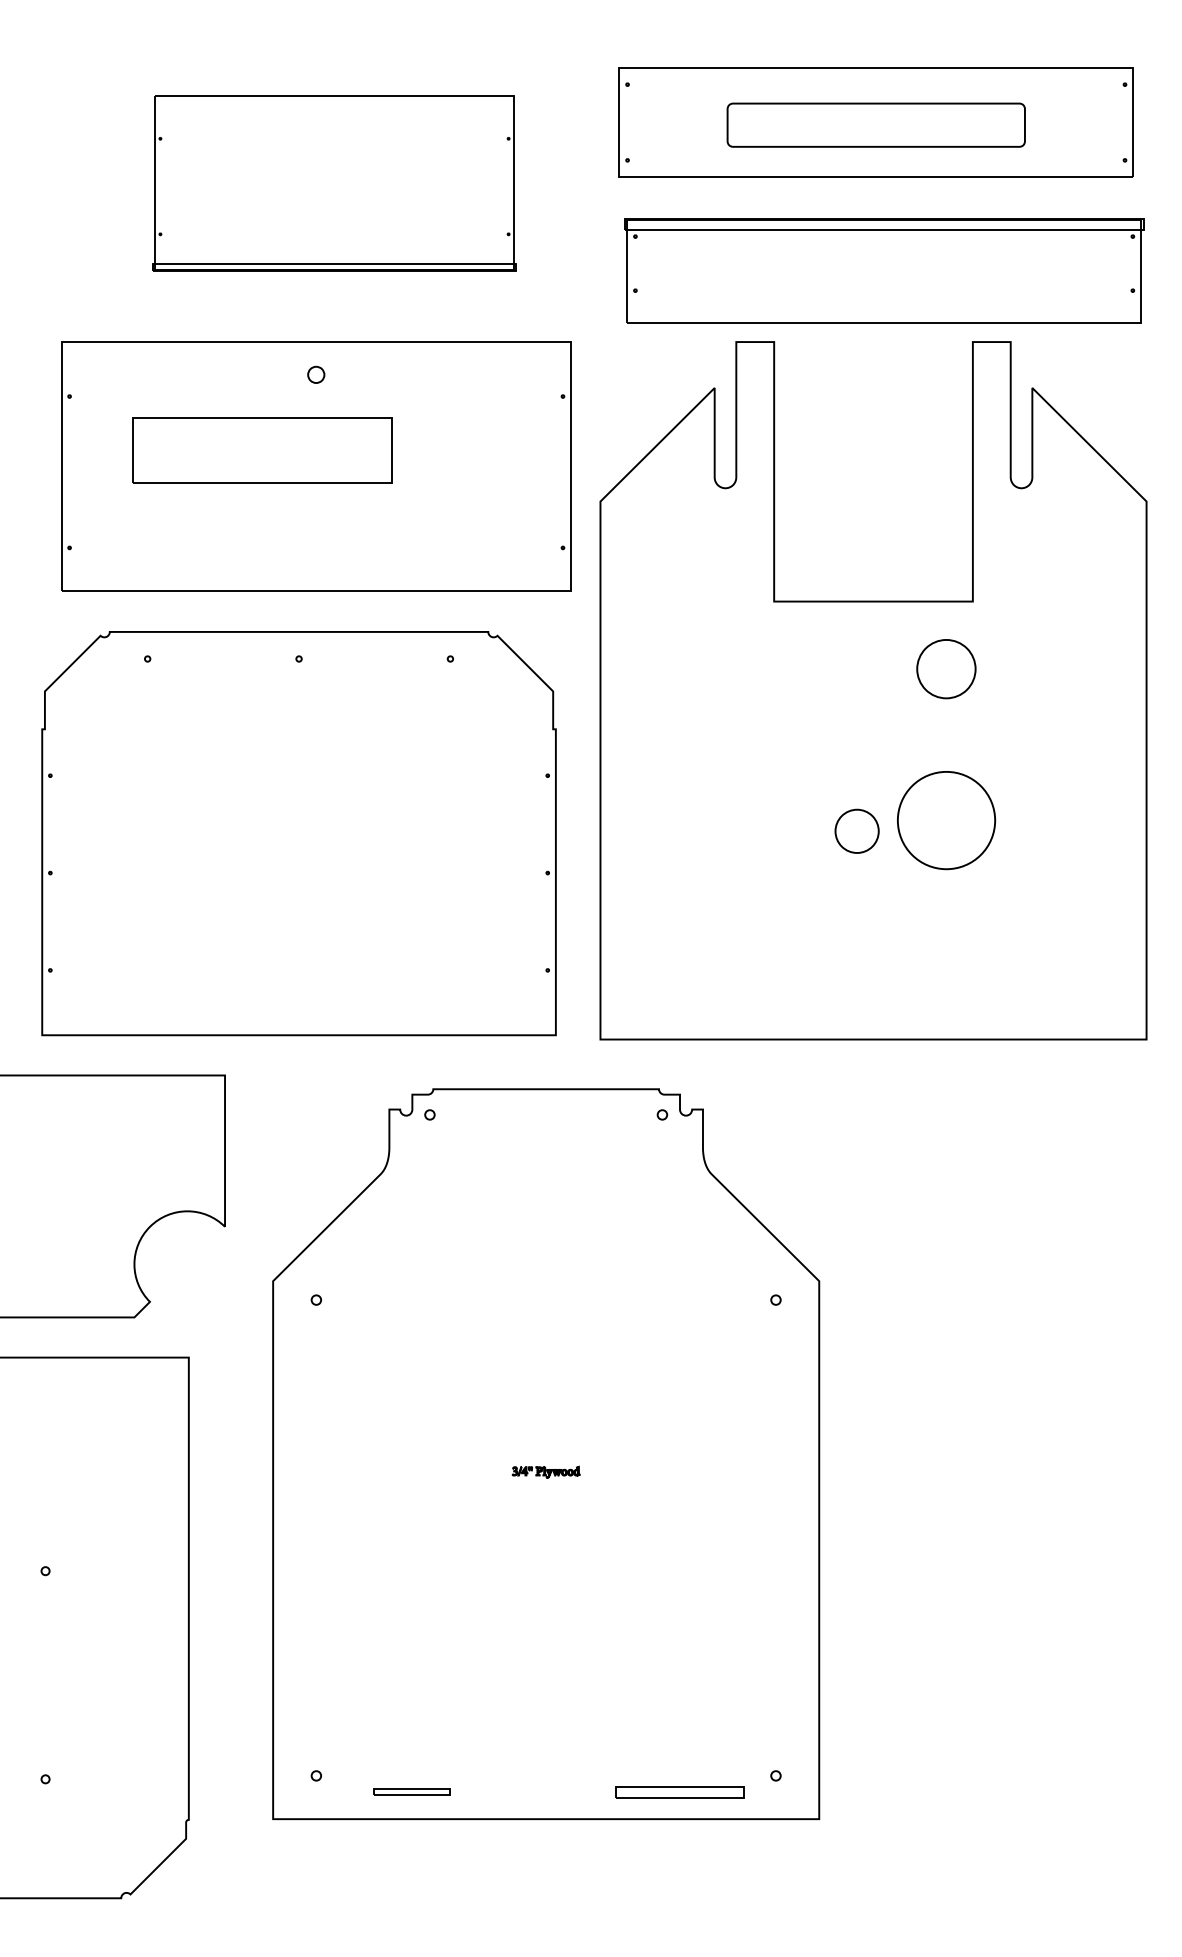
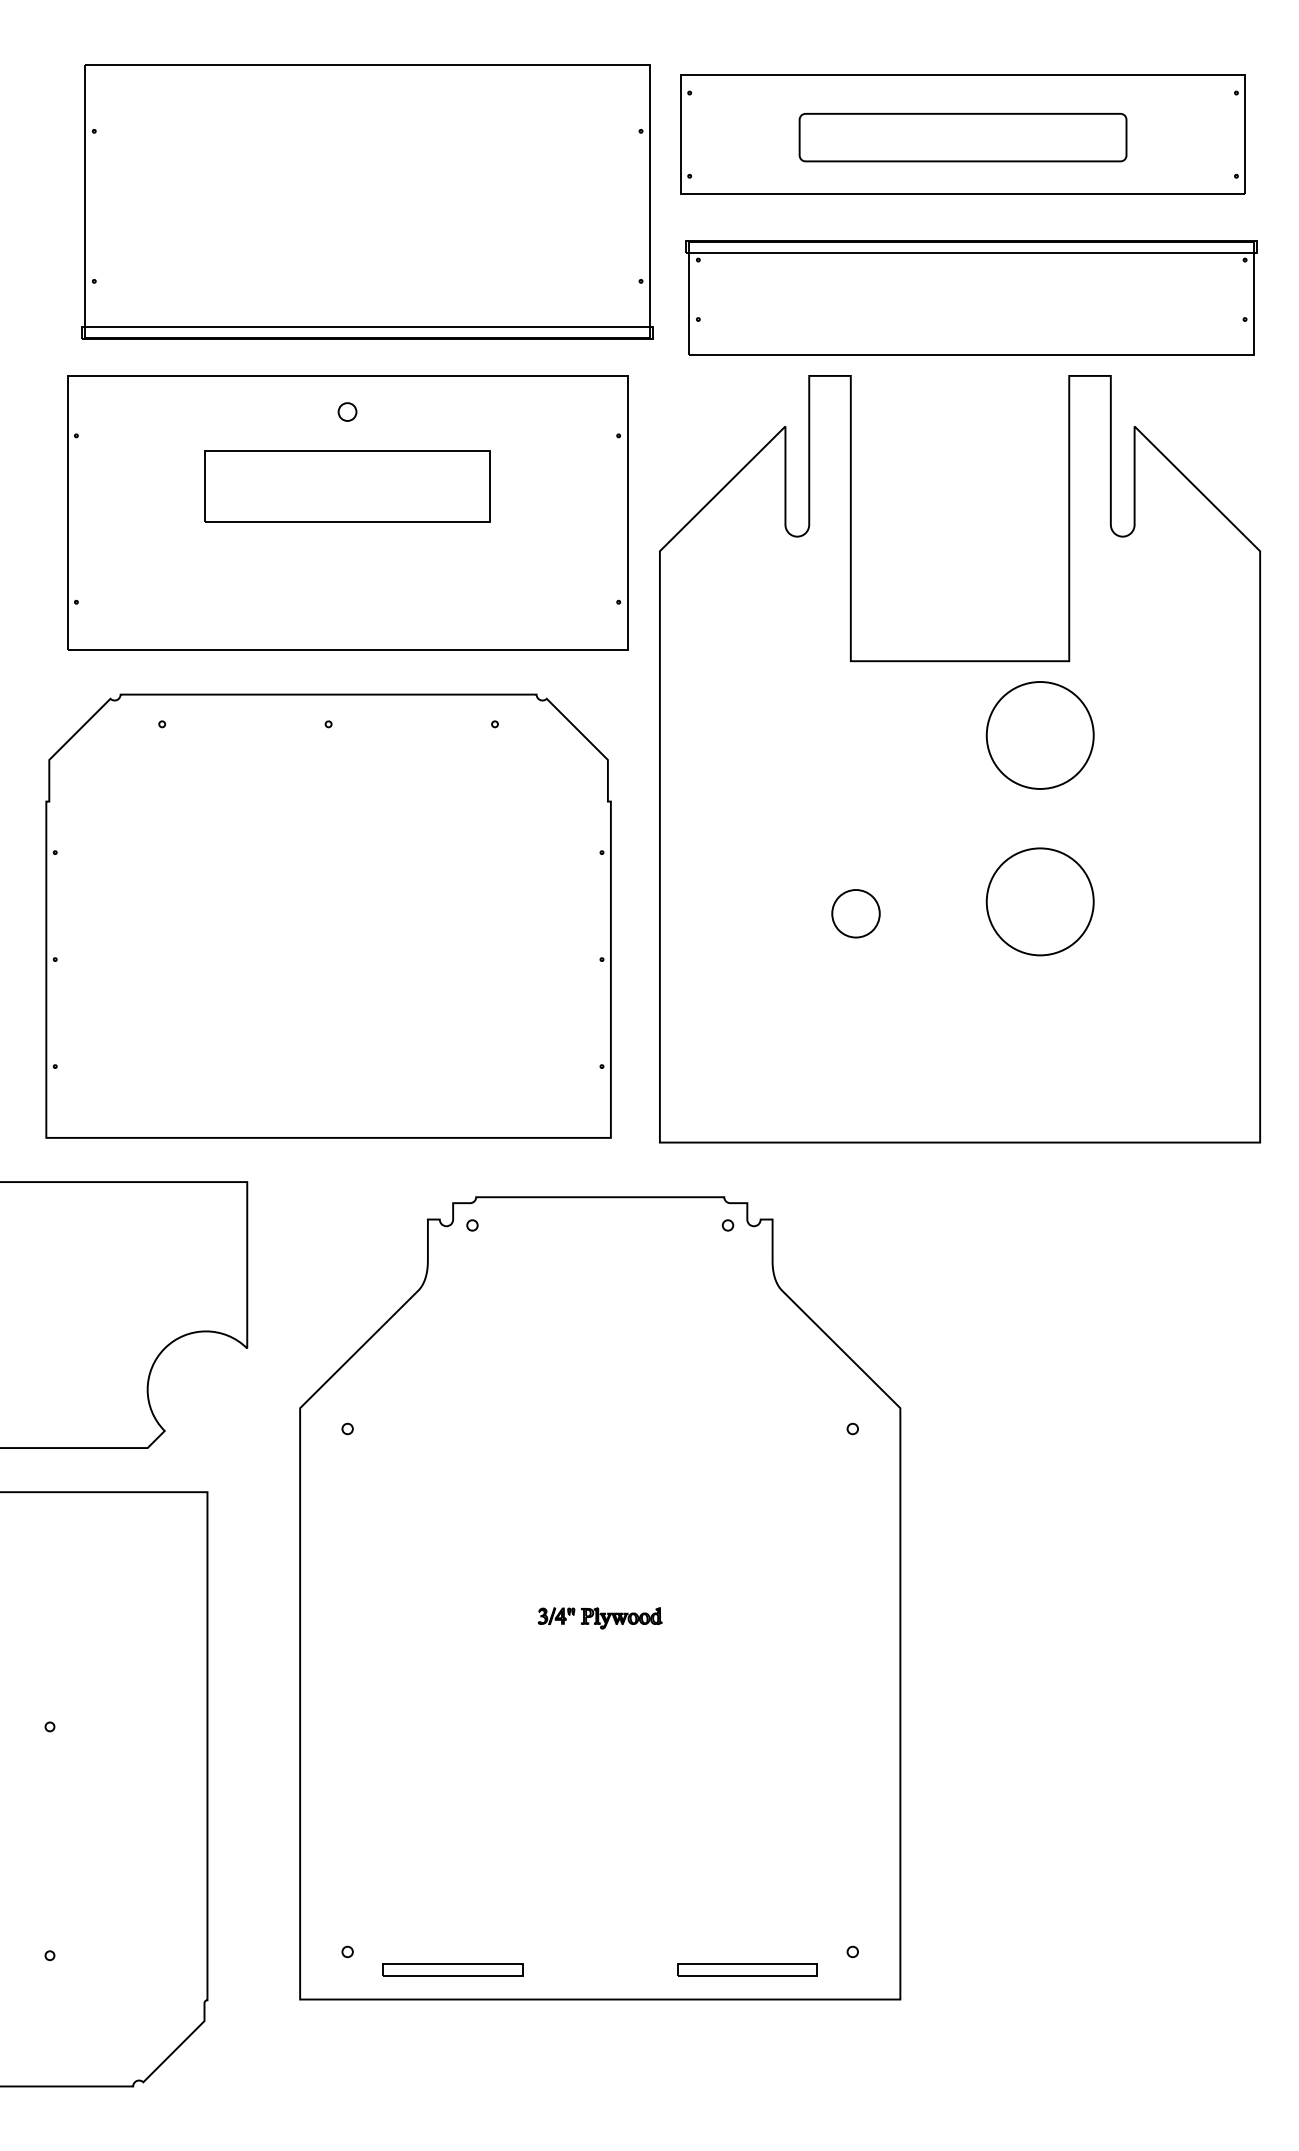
part: (334, 183) -> (367, 201), size x1.43
part: (262, 450) -> (347, 486), moved
part: (945, 669) -> (1039, 735), size x1.67
part: (856, 831) -> (855, 913), moved
part: (546, 1472) -> (600, 1618), size x1.67
part: (411, 1791) -> (452, 1969), size x1.67

